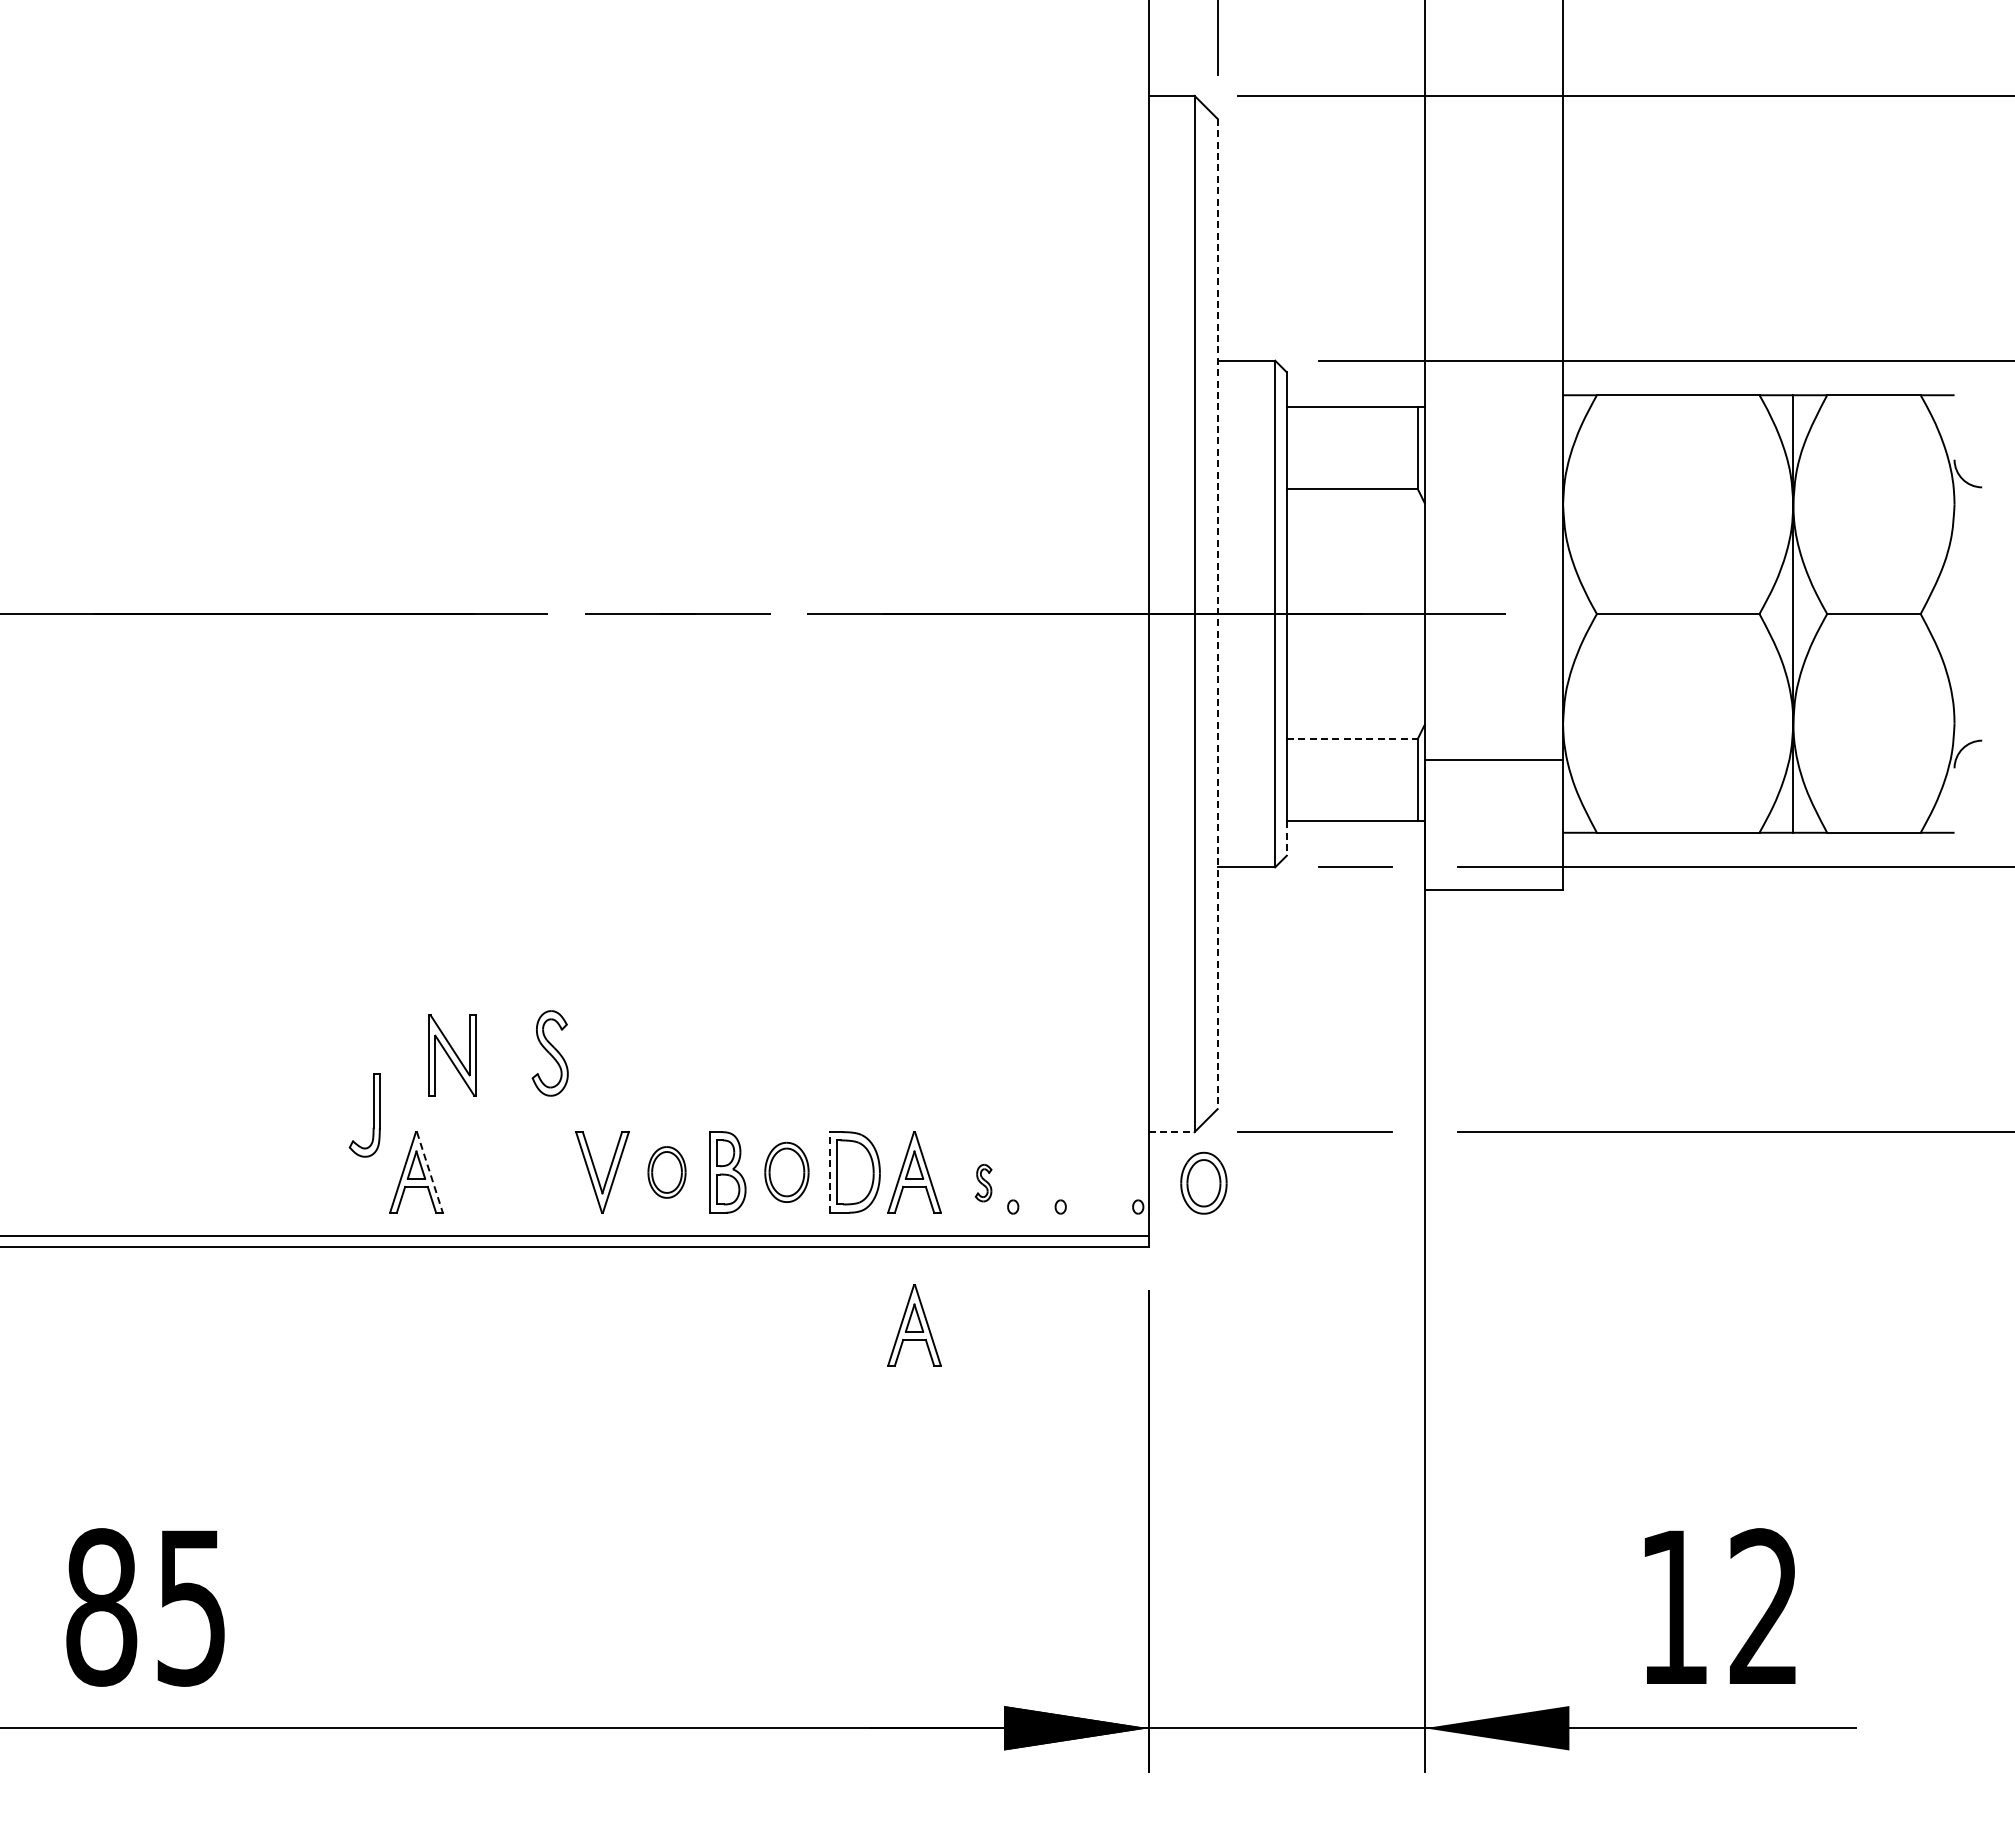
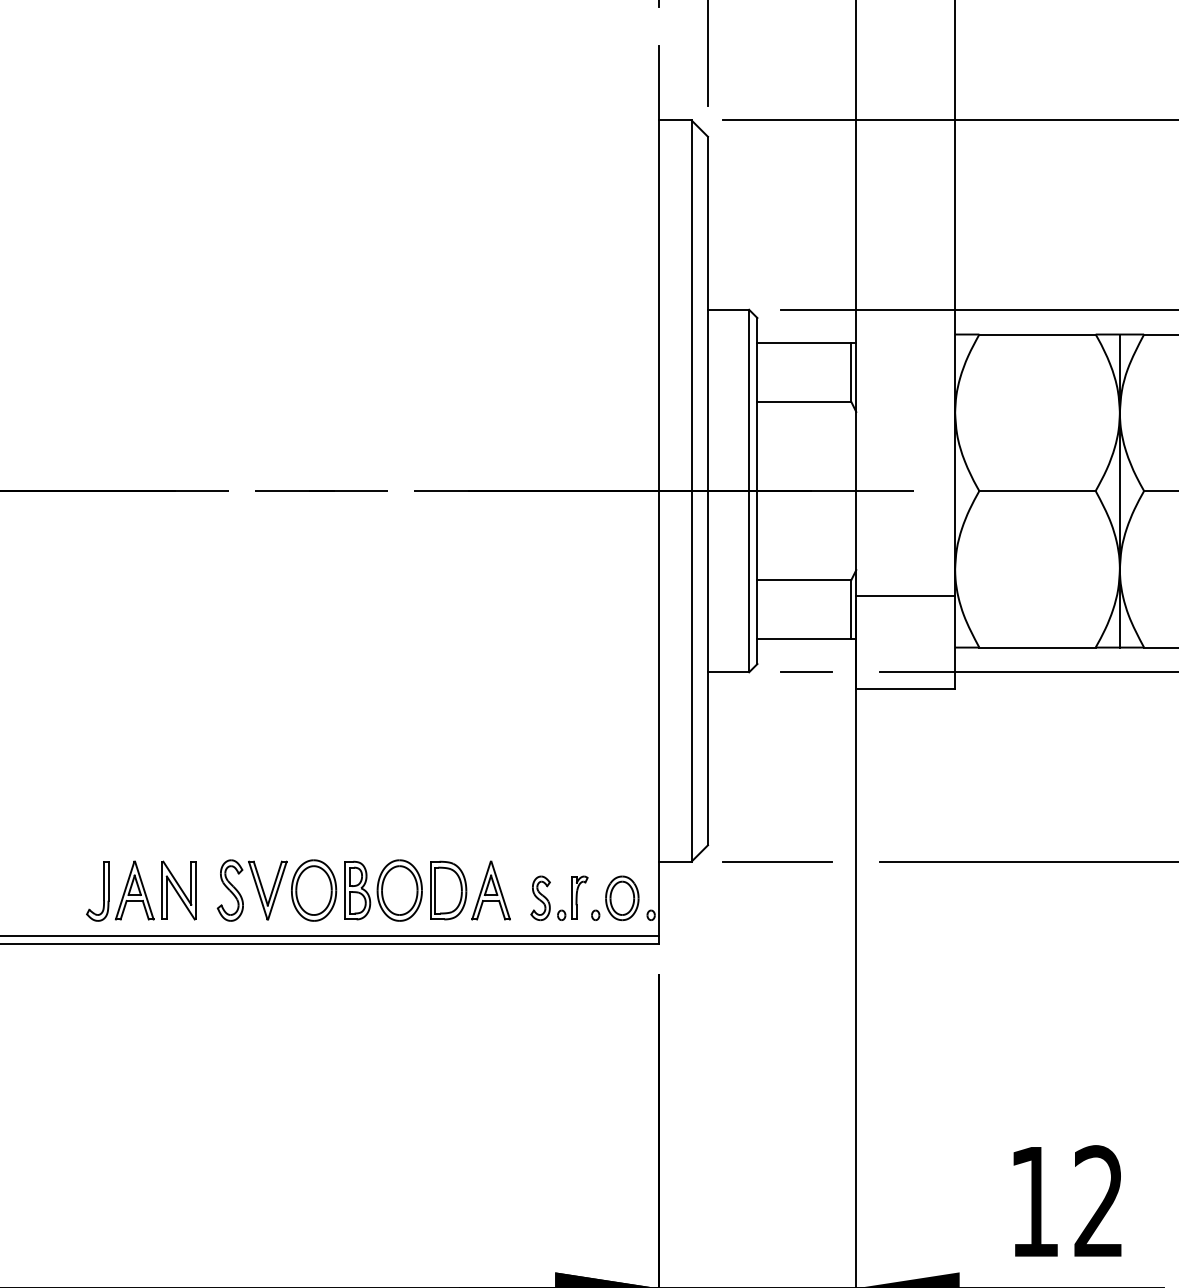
line: (1217, 614) -> (707, 491), dashed -> solid
line: (1352, 738) -> (804, 580), dashed -> solid
line: (1286, 839) -> (757, 652), dashed -> solid
part: (549, 1053) -> (229, 890), moved
part: (452, 1055) -> (179, 890), moved
part: (373, 1115) -> (103, 891), moved
line: (1172, 1132) -> (675, 862), dashed -> solid
line: (830, 1171) -> (430, 889), dashed -> solid
line: (430, 1172) -> (144, 890), dashed -> solid
part: (666, 1172) -> (313, 890), size x1.67
part: (786, 1172) -> (399, 890), size x1.43
part: (983, 1182) -> (540, 897), size x1.67
part: (1038, 1182) -> (579, 897), added
part: (1203, 1182) -> (622, 897), moved
part: (914, 1325) -> (491, 1000), removed

